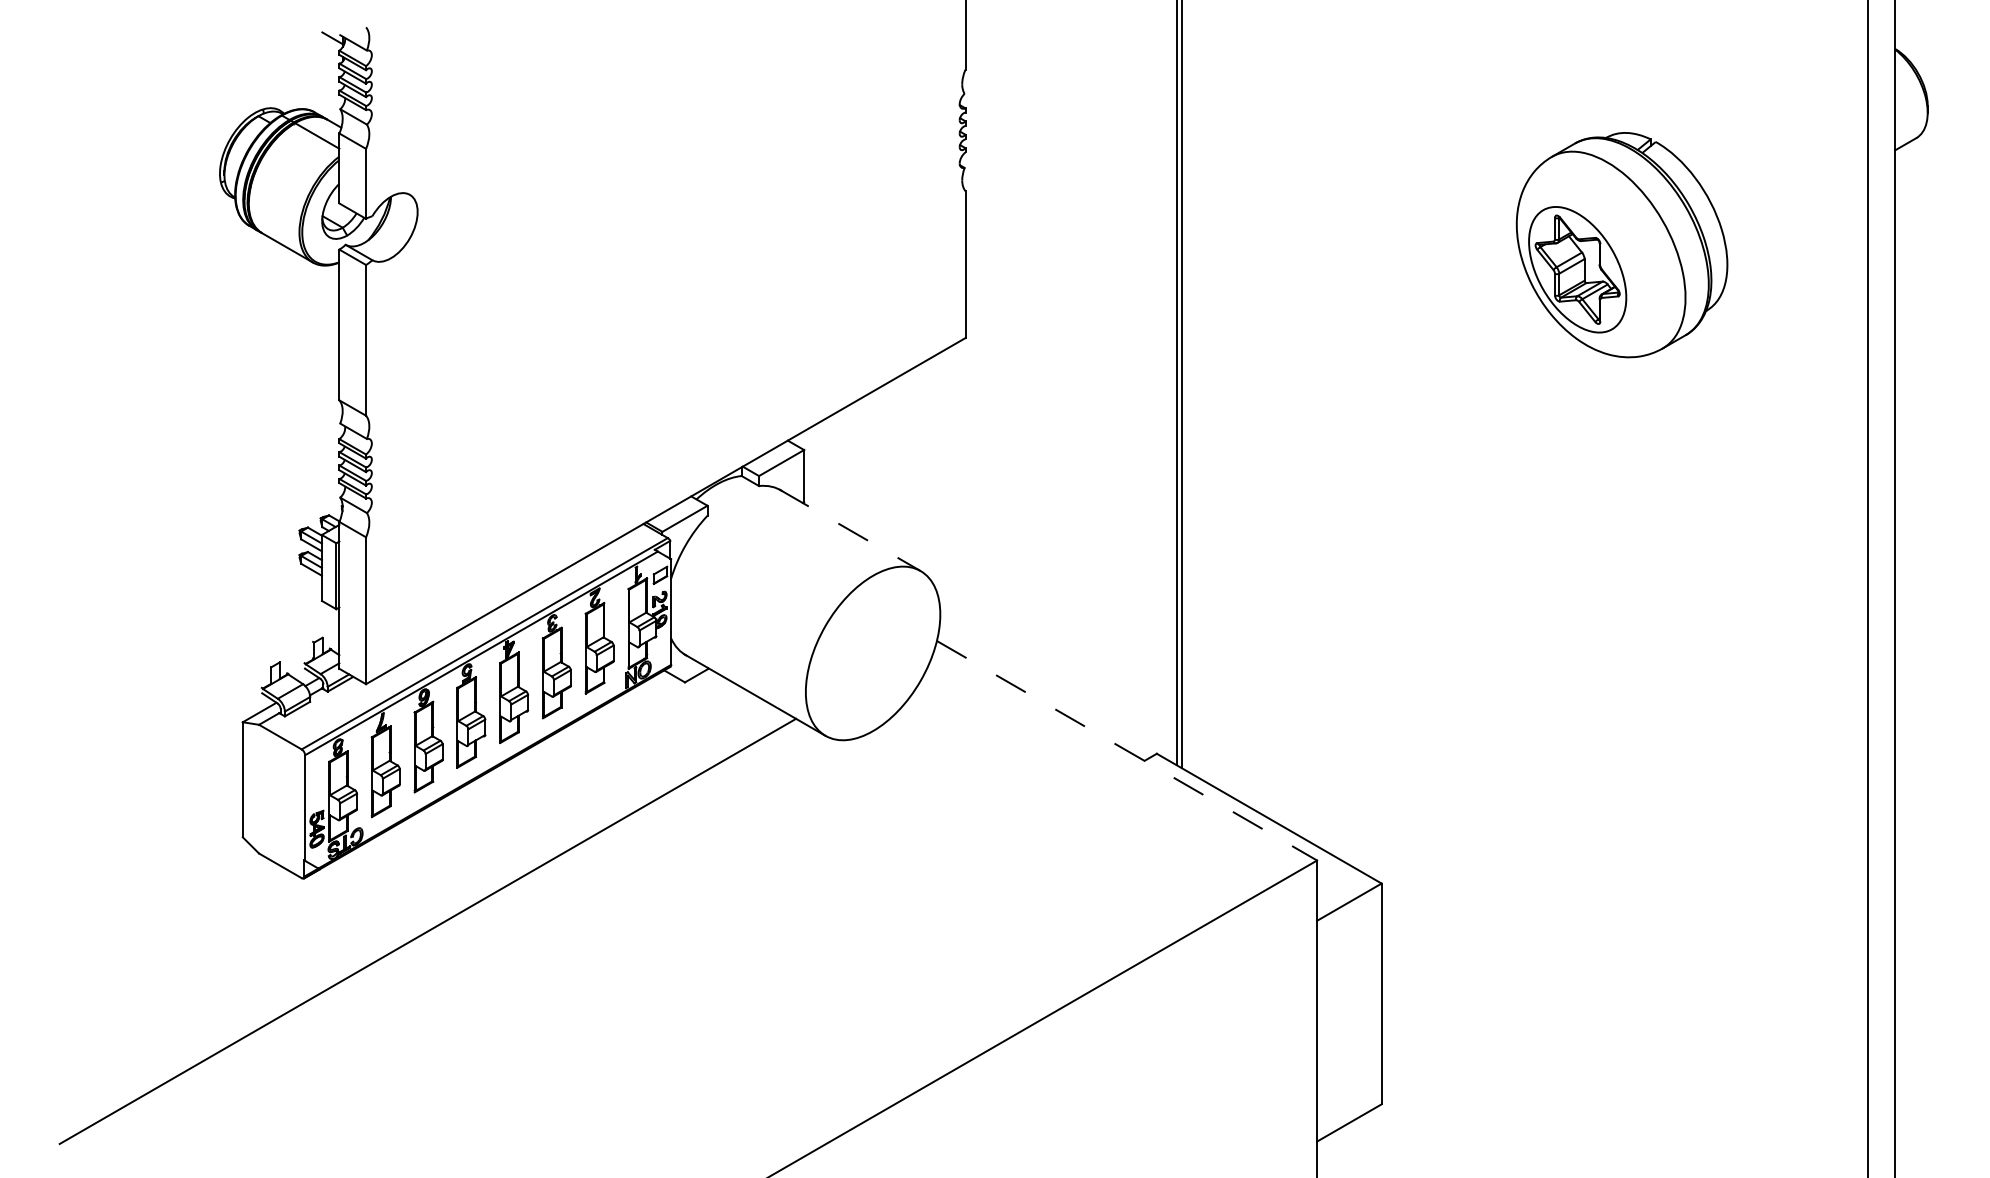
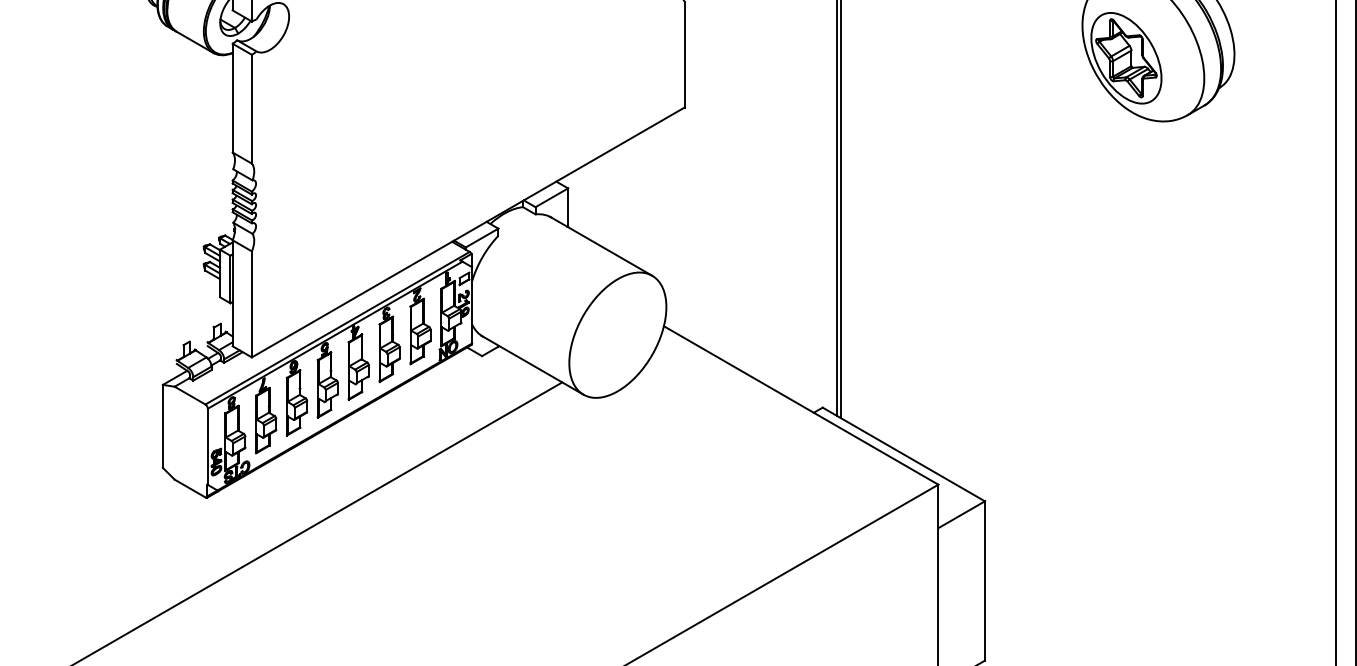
line: (849, 530) -> (600, 246), dashed -> solid
line: (1127, 750) -> (801, 405), dashed -> solid

